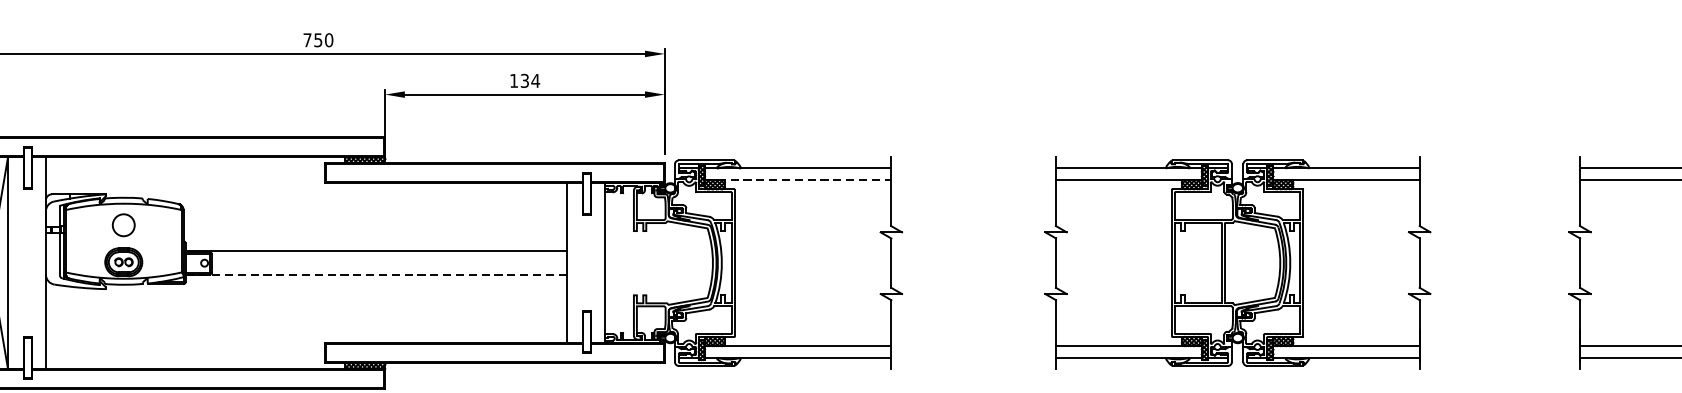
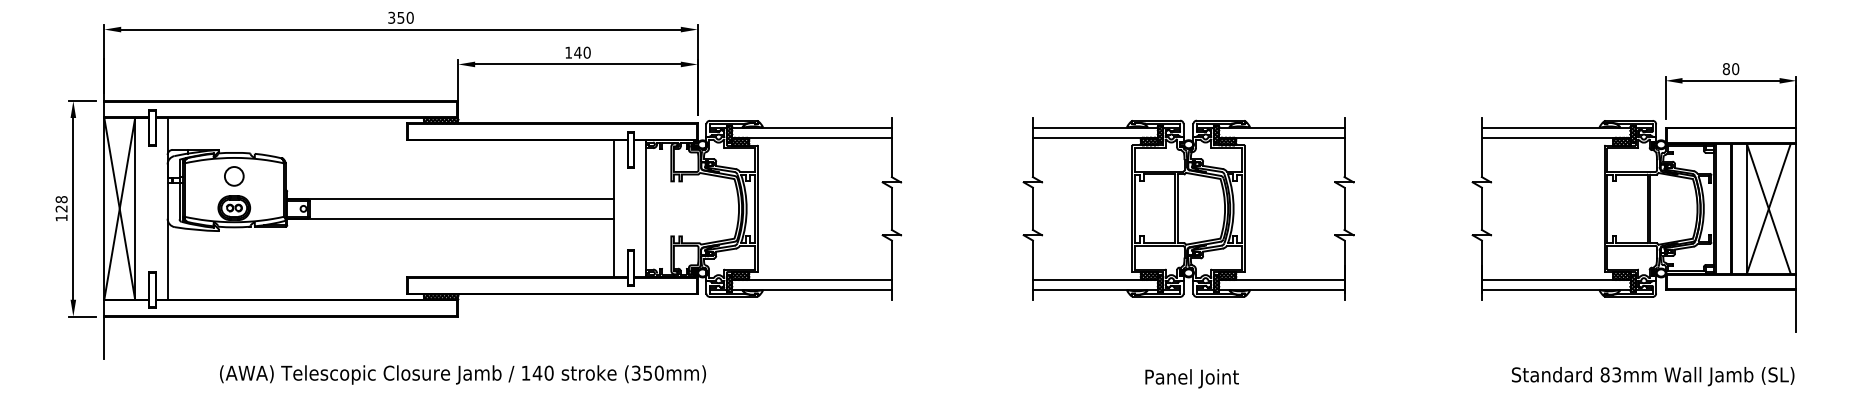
text: (307, 39) -> (391, 17), 750 -> 350
text: (530, 80) -> (582, 52), 134 -> 140
line: (798, 179) -> (812, 137), dashed -> solid
line: (376, 275) -> (450, 219), dashed -> solid

